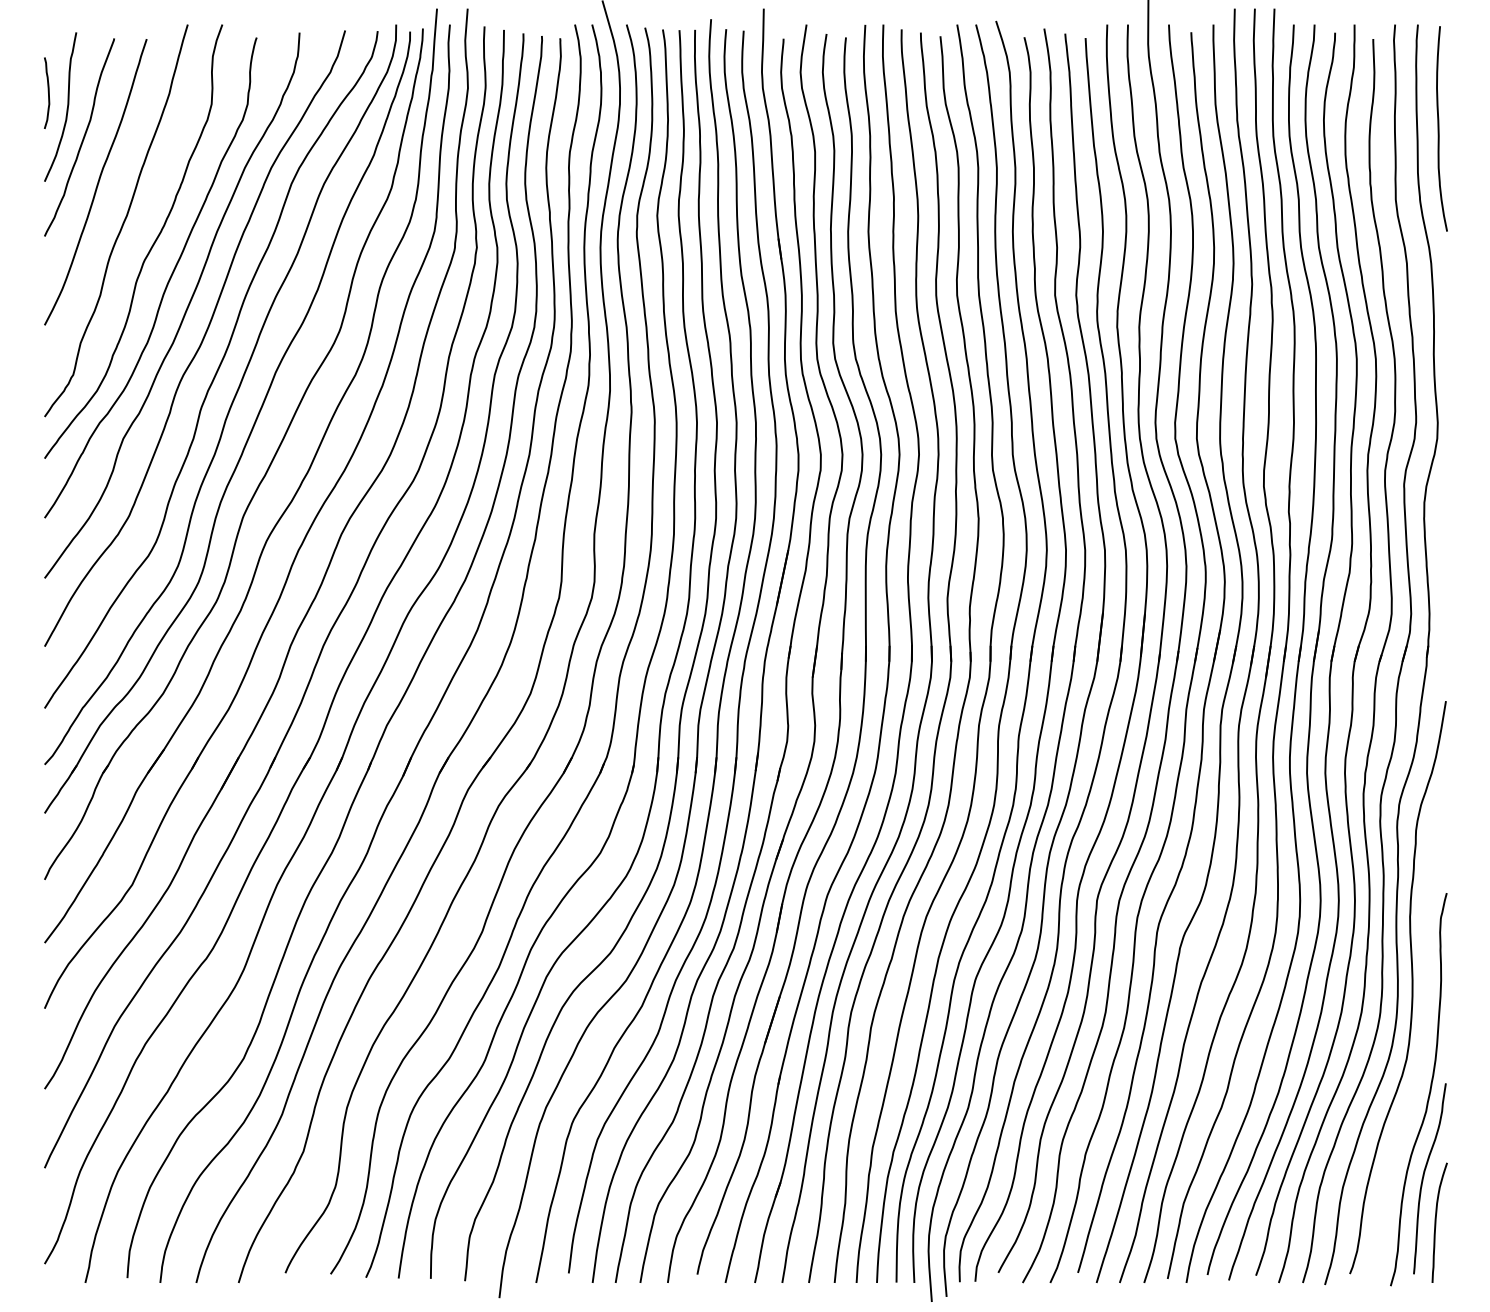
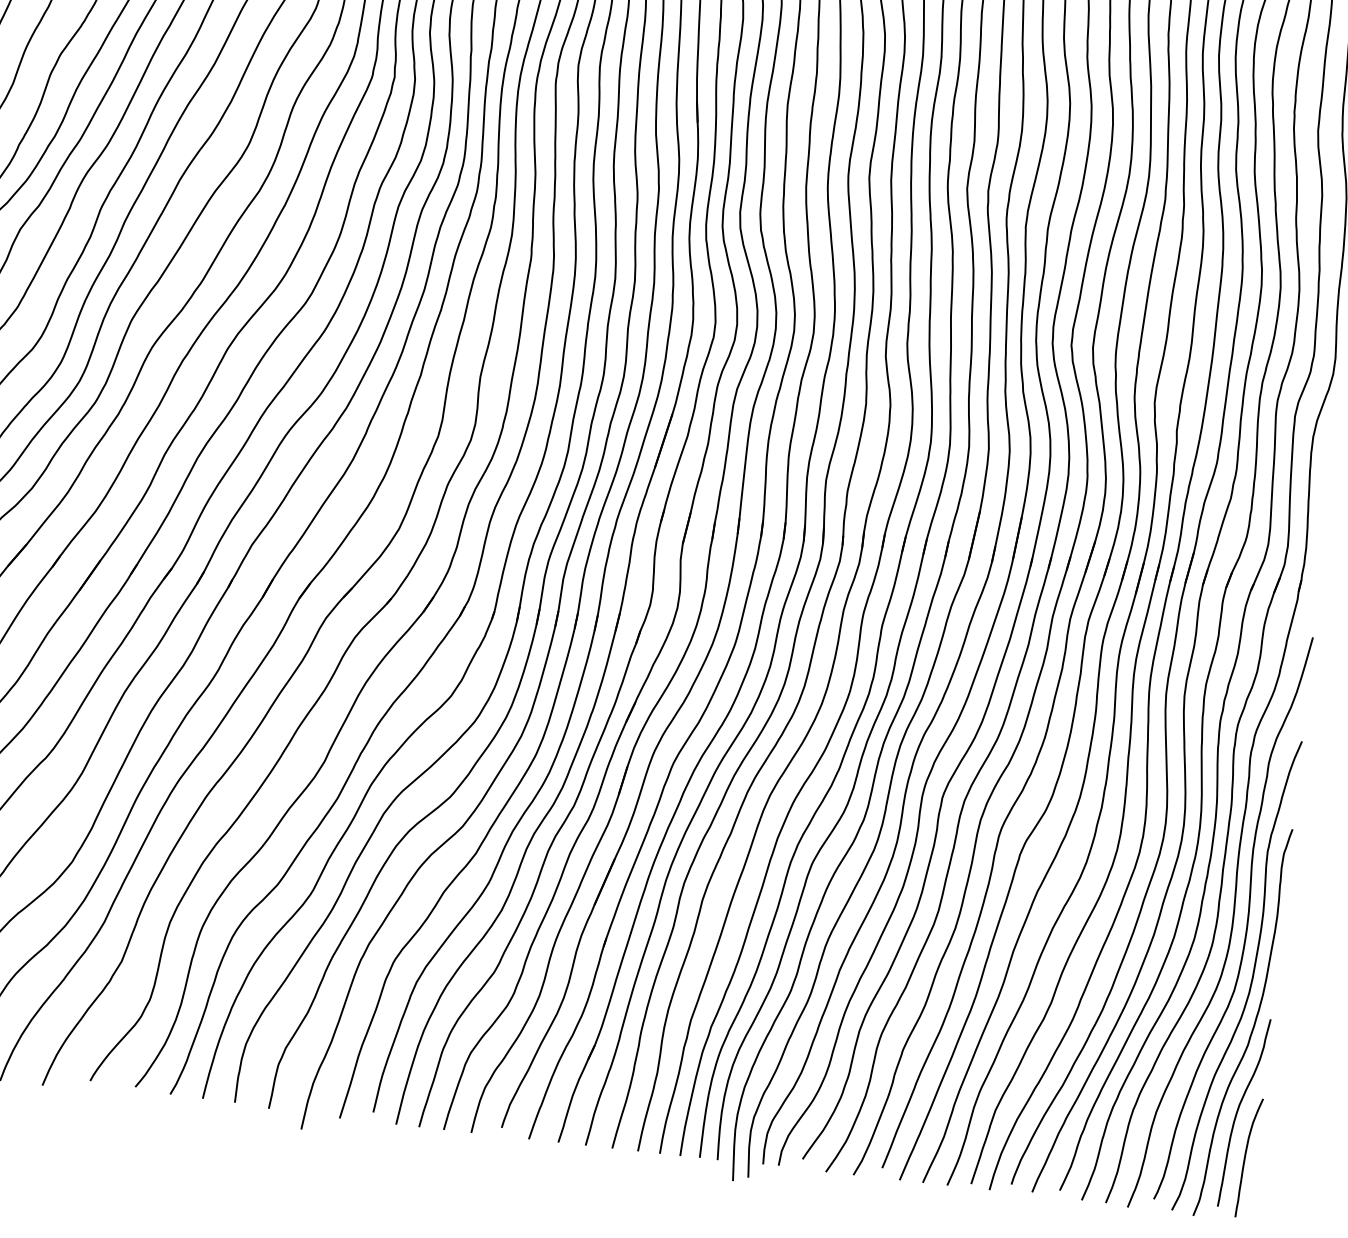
curve: (1422, 1044) -> (1251, 977), added

